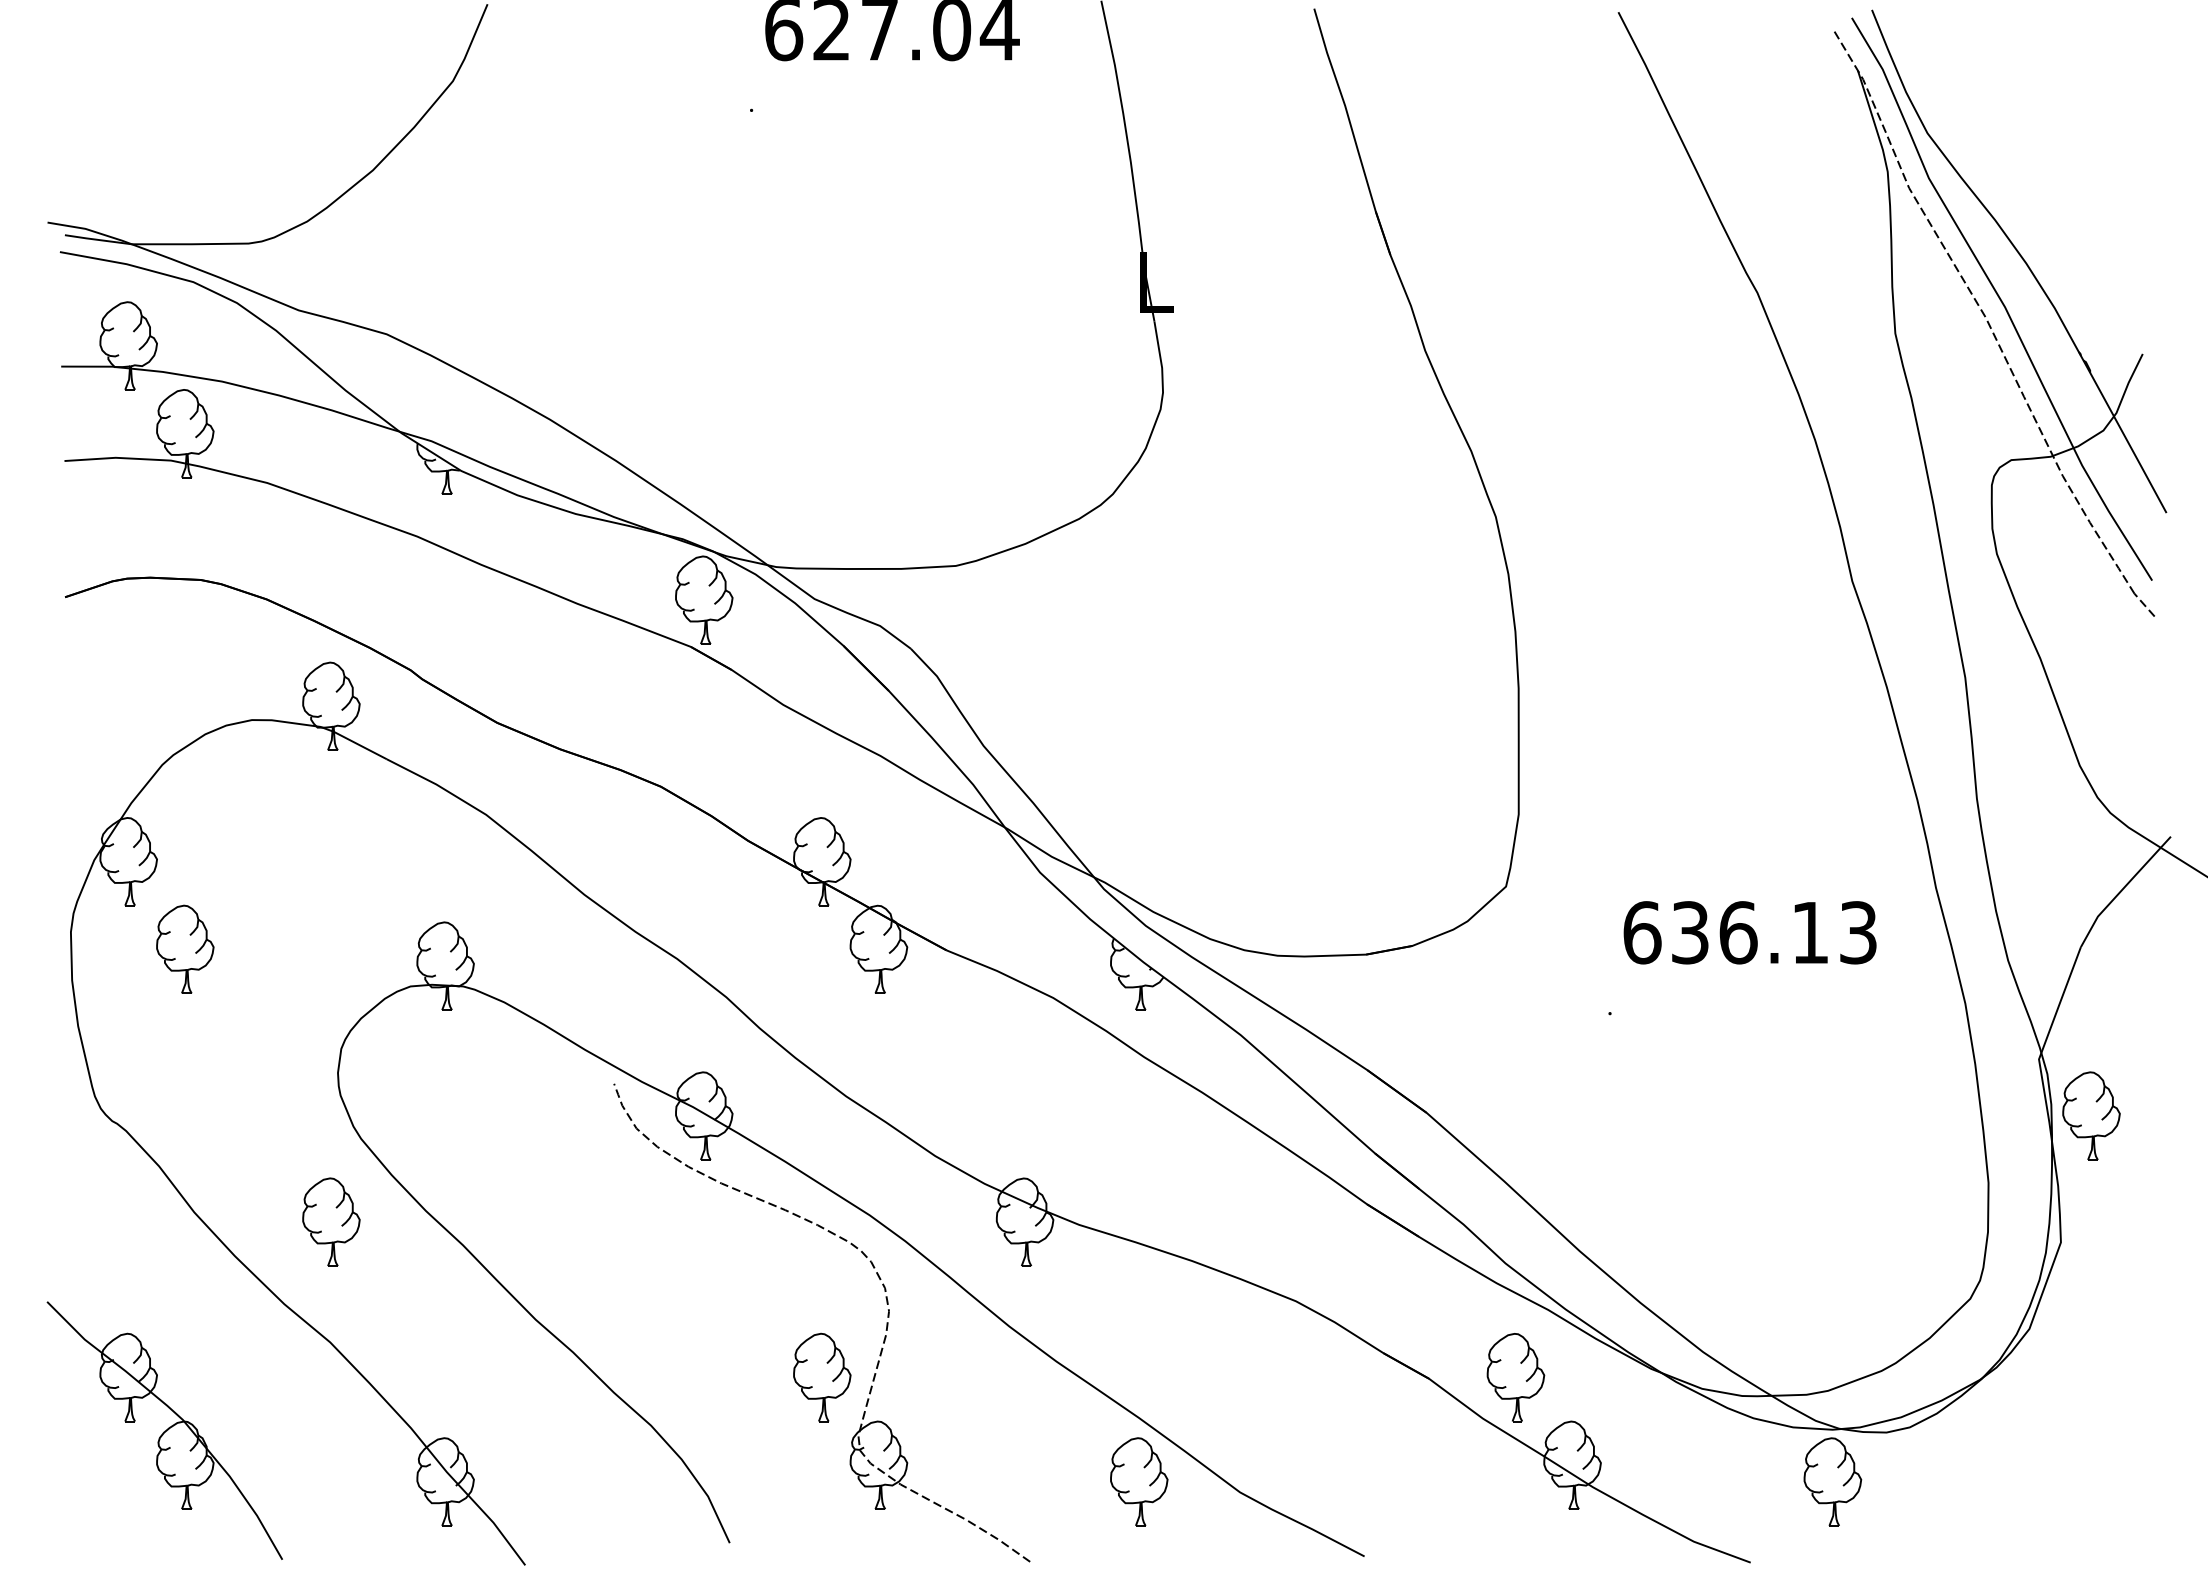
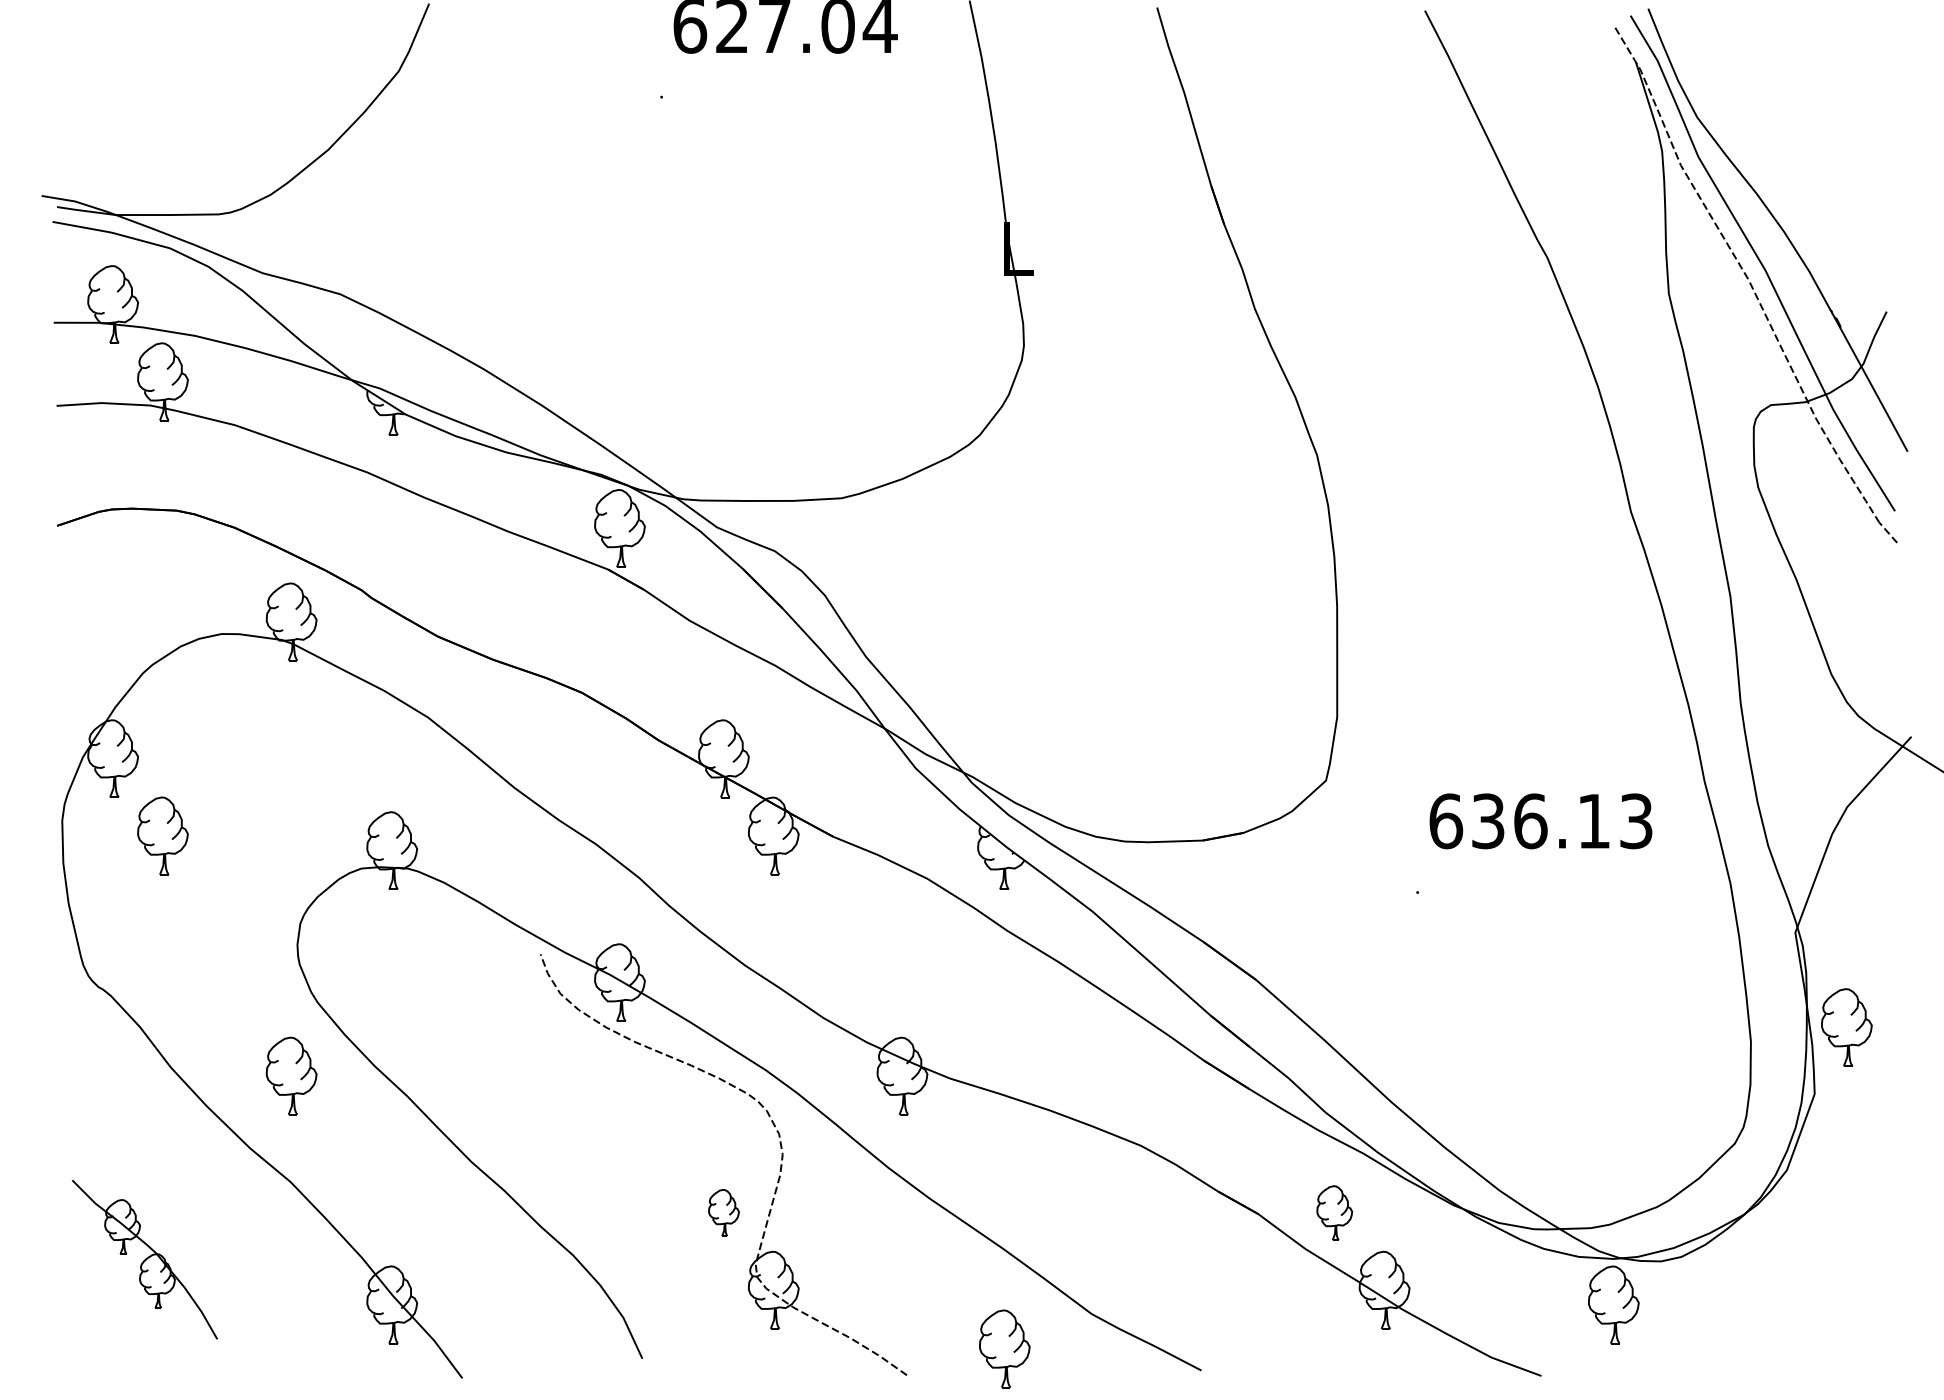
part: (2091, 1115) -> (1846, 1027), moved
part: (822, 1377) -> (724, 1212), size x0.6
part: (1515, 1377) -> (1334, 1212), size x0.7
part: (164, 1430) -> (144, 1259), size x0.7
part: (1139, 1481) -> (1005, 1348), moved

